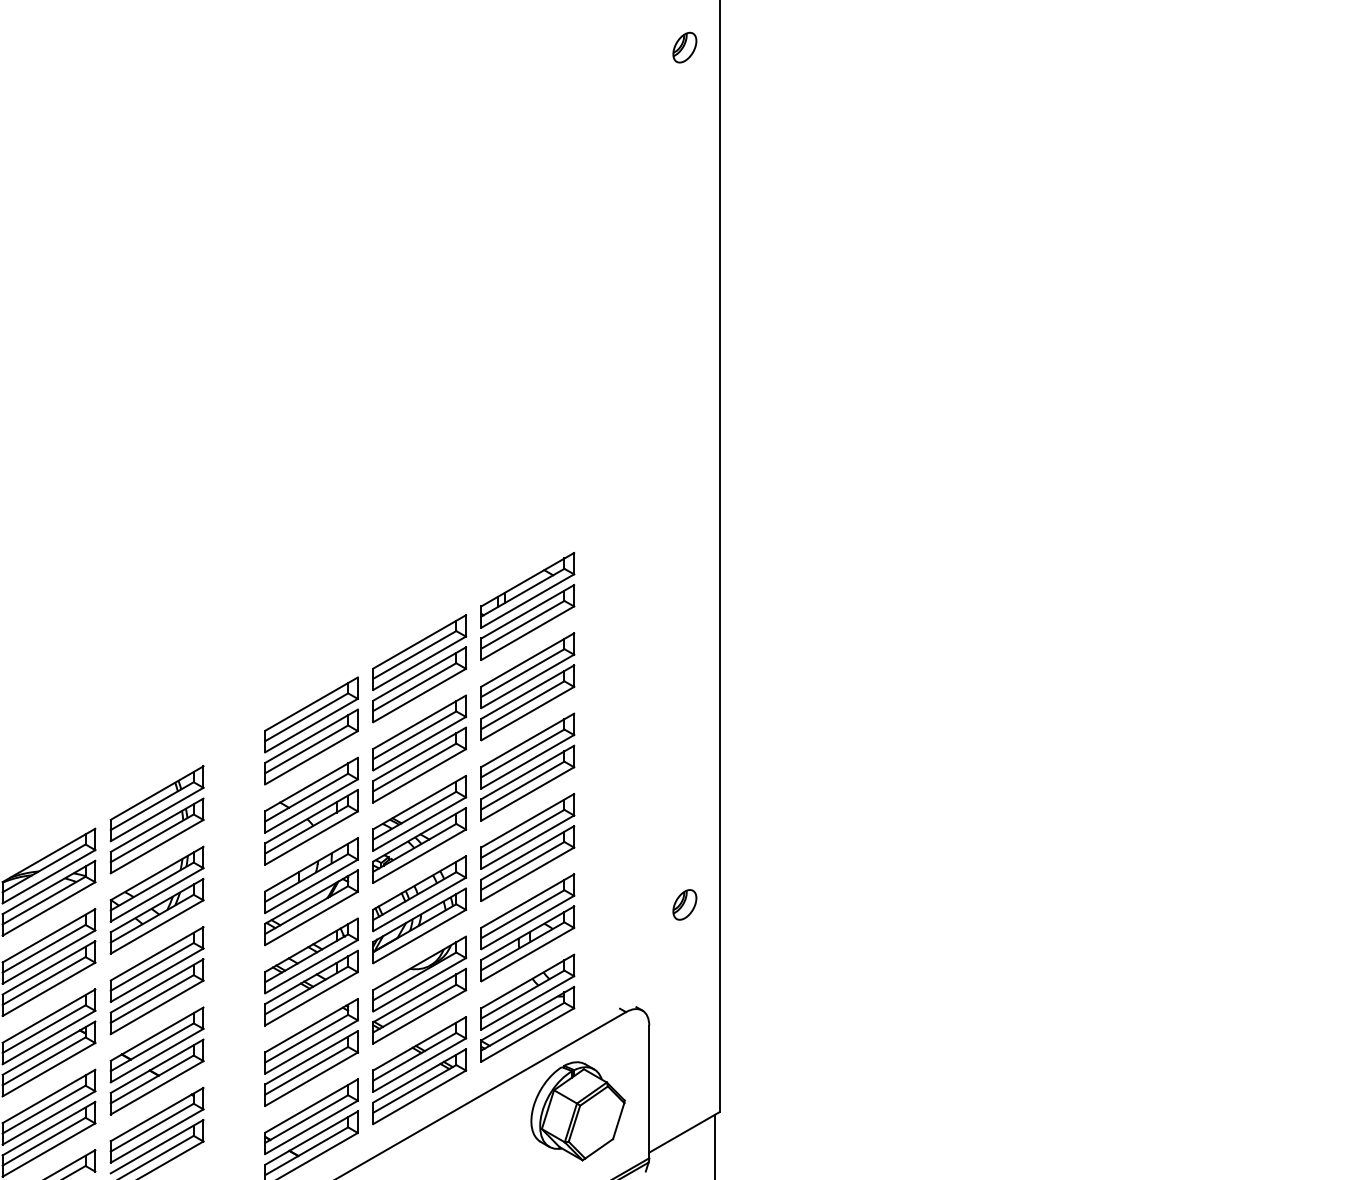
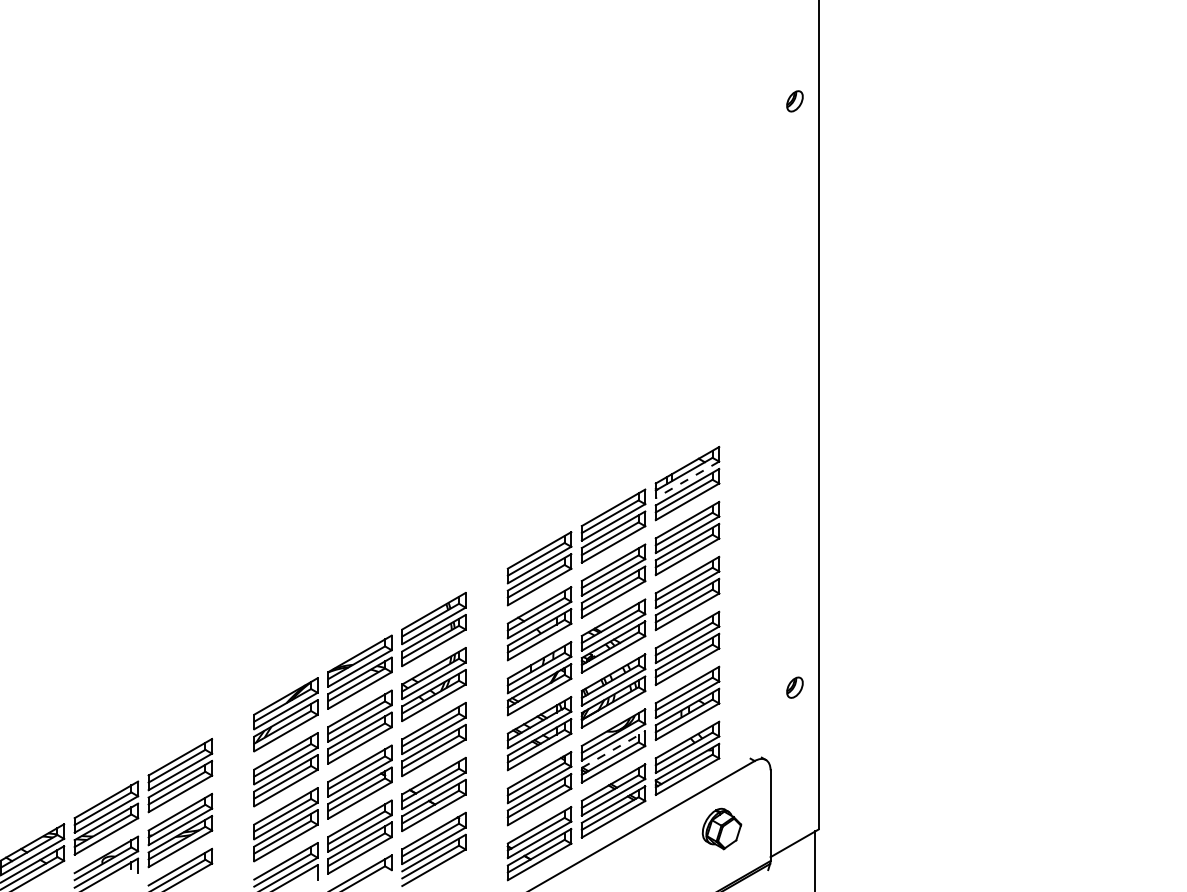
line: (527, 600) -> (687, 479), solid -> dashed
line: (419, 995) -> (613, 749), solid -> dashed
part: (577, 1110) -> (721, 828), size x0.6

